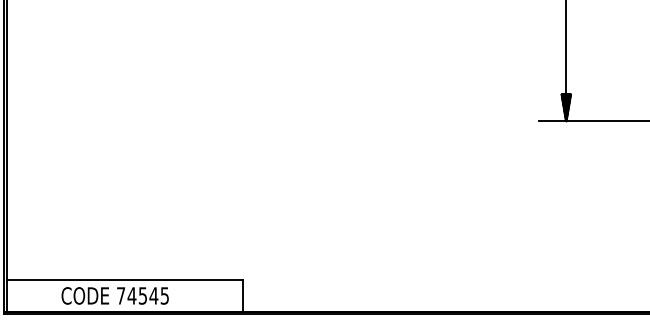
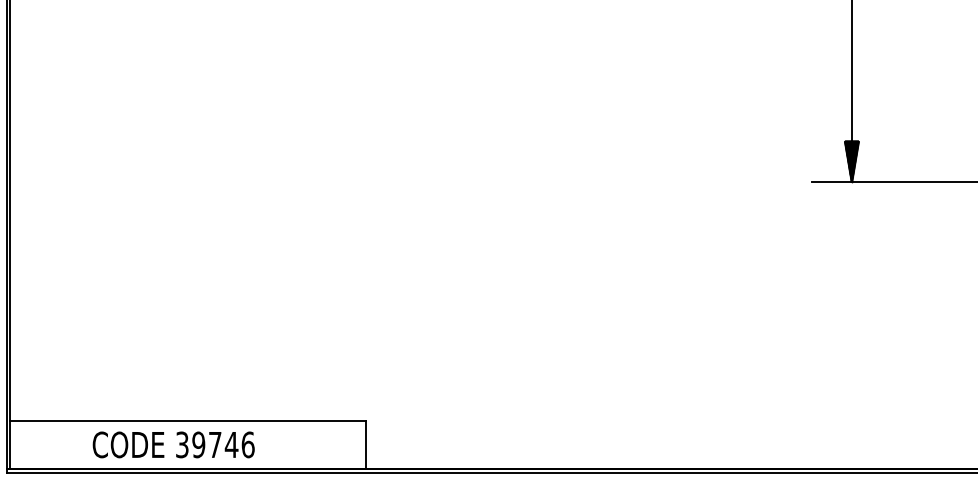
text: (143, 295) -> (216, 444), 74545 -> 39746

